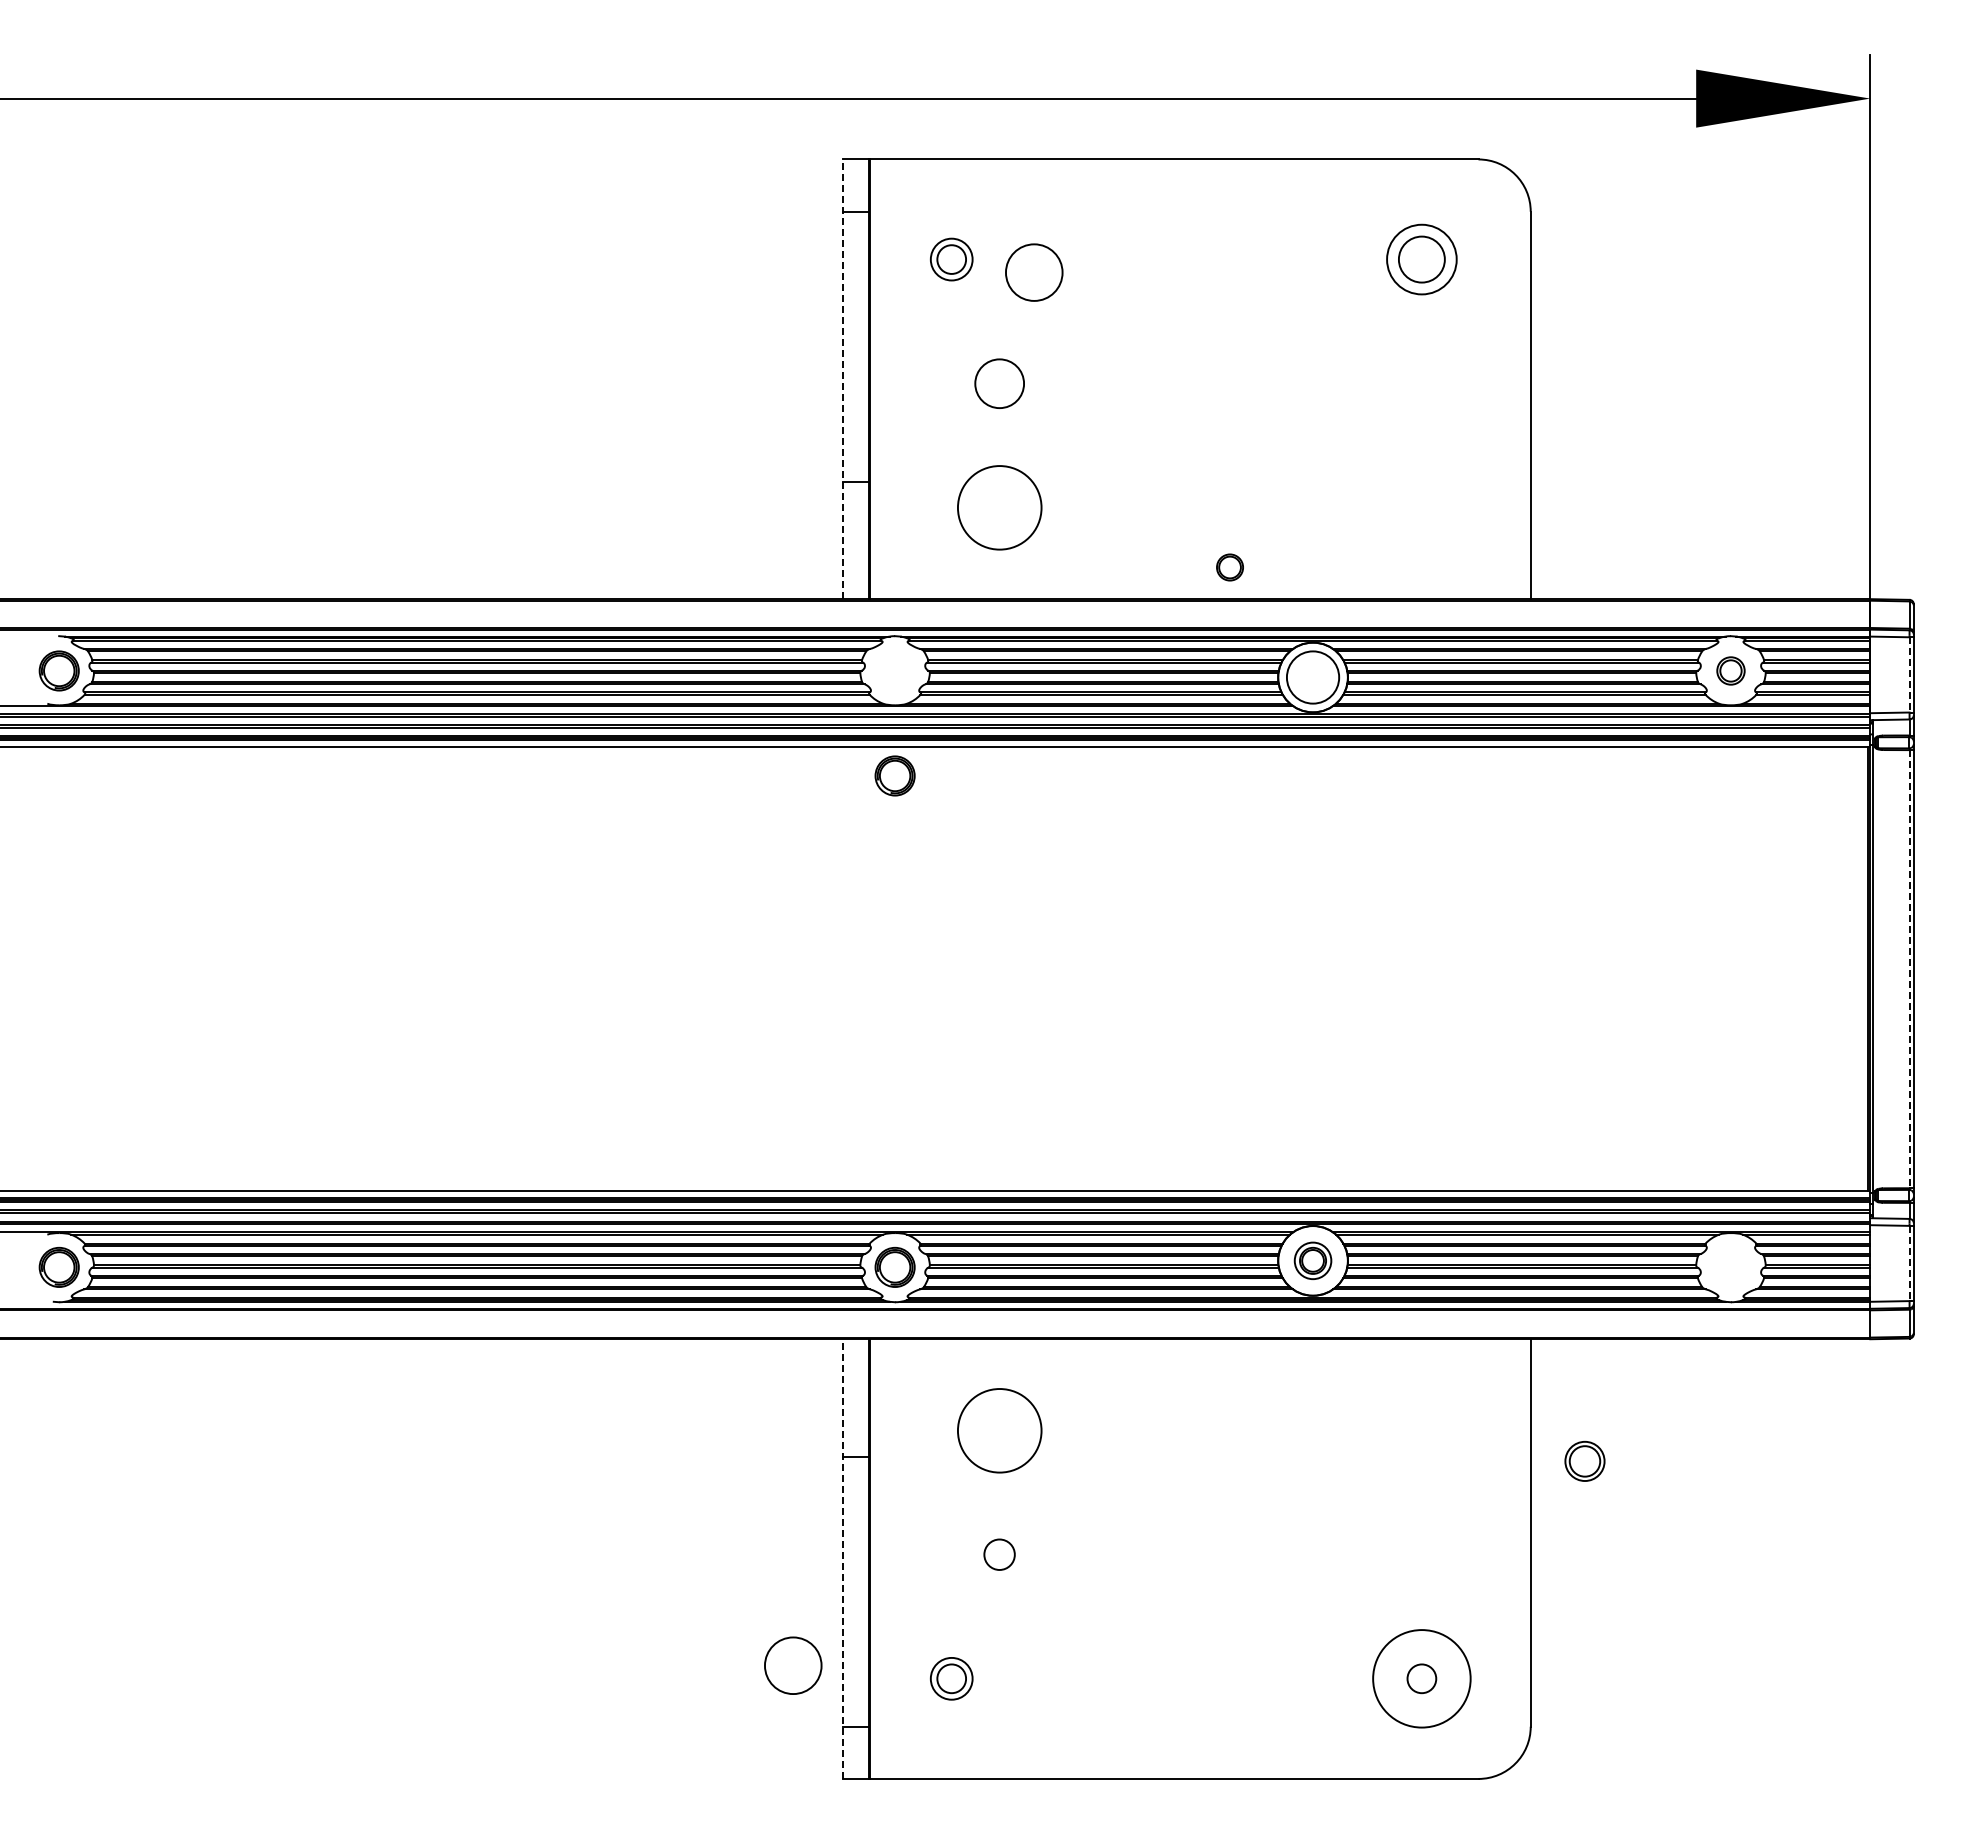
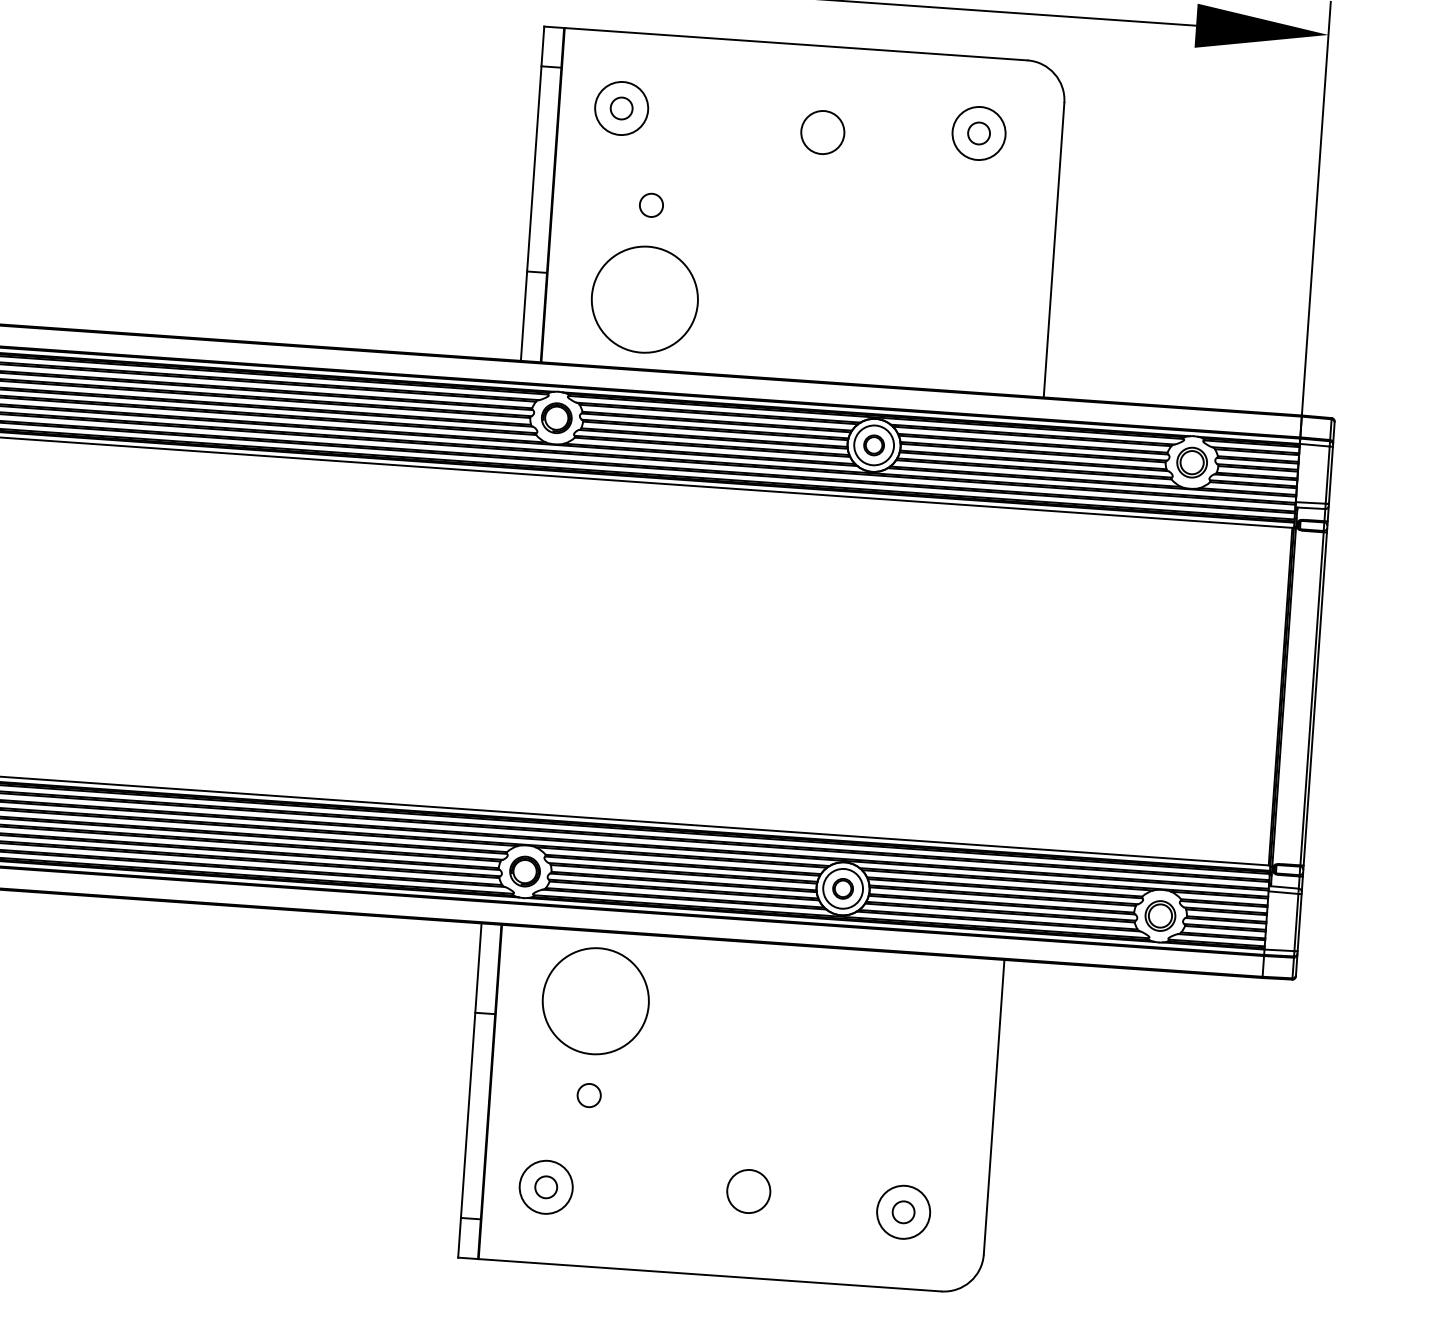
circle: (951, 259) -> (621, 108), size x1.67
circle: (1421, 259) -> (978, 133), size x0.62
circle: (1034, 272) -> (823, 132), moved
line: (842, 379) -> (532, 193), dashed -> solid
circle: (999, 383) -> (651, 205), size x0.62
circle: (999, 507) -> (644, 299), size x1.67
part: (1229, 567) -> (873, 445), moved
part: (1730, 670) -> (1191, 462), size x1.43
line: (1909, 674) -> (1327, 474), dashed -> solid
part: (894, 775) -> (556, 417), moved
line: (1909, 969) -> (1311, 699), dashed -> solid
circle: (1312, 1260) -> (842, 888), size x1.43
line: (1909, 1263) -> (1296, 922), dashed -> solid
circle: (999, 1430) -> (595, 1001), size x1.67
part: (1584, 1460) -> (1160, 915), moved
line: (842, 1559) -> (469, 1090), dashed -> solid
circle: (793, 1665) -> (748, 1191), moved
circle: (951, 1678) -> (546, 1187), size x1.67
circle: (1421, 1678) -> (903, 1212), size x0.71

